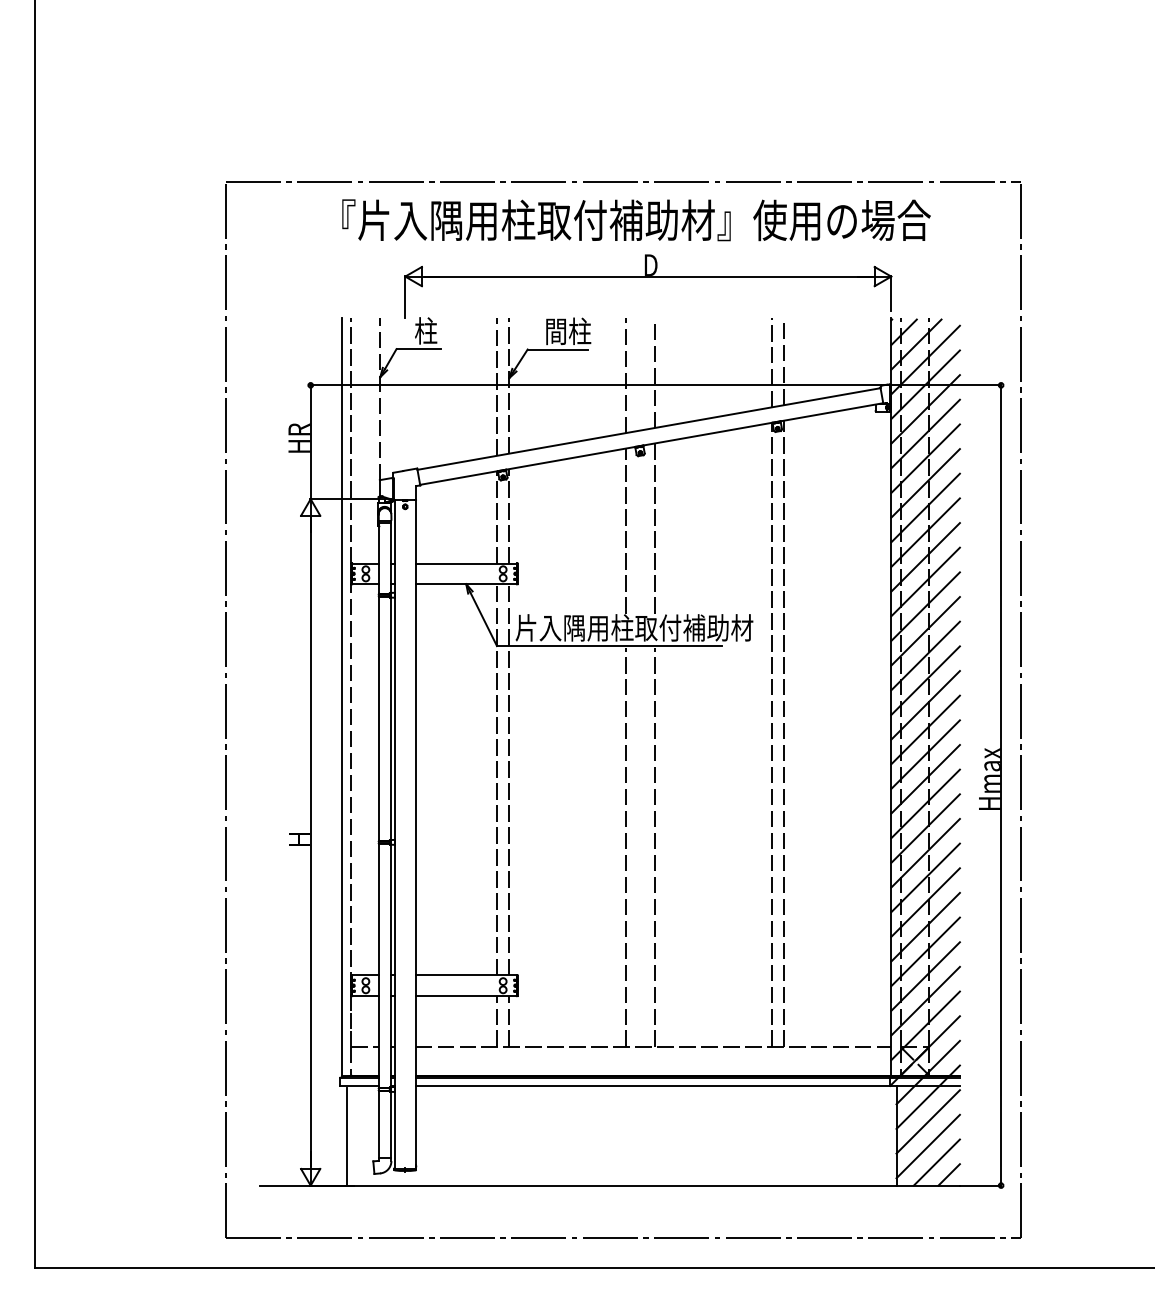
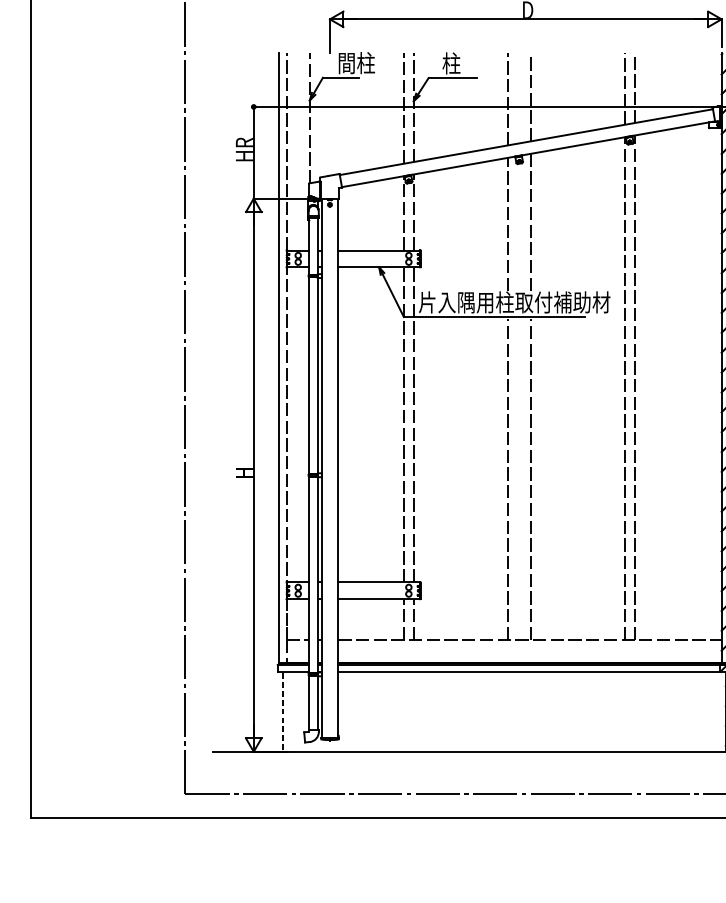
text: (438, 330) -> (356, 62), 柱 -> 間柱
text: (568, 331) -> (461, 63), 間柱 -> 柱
line: (347, 1136) -> (283, 712), solid -> dashed

